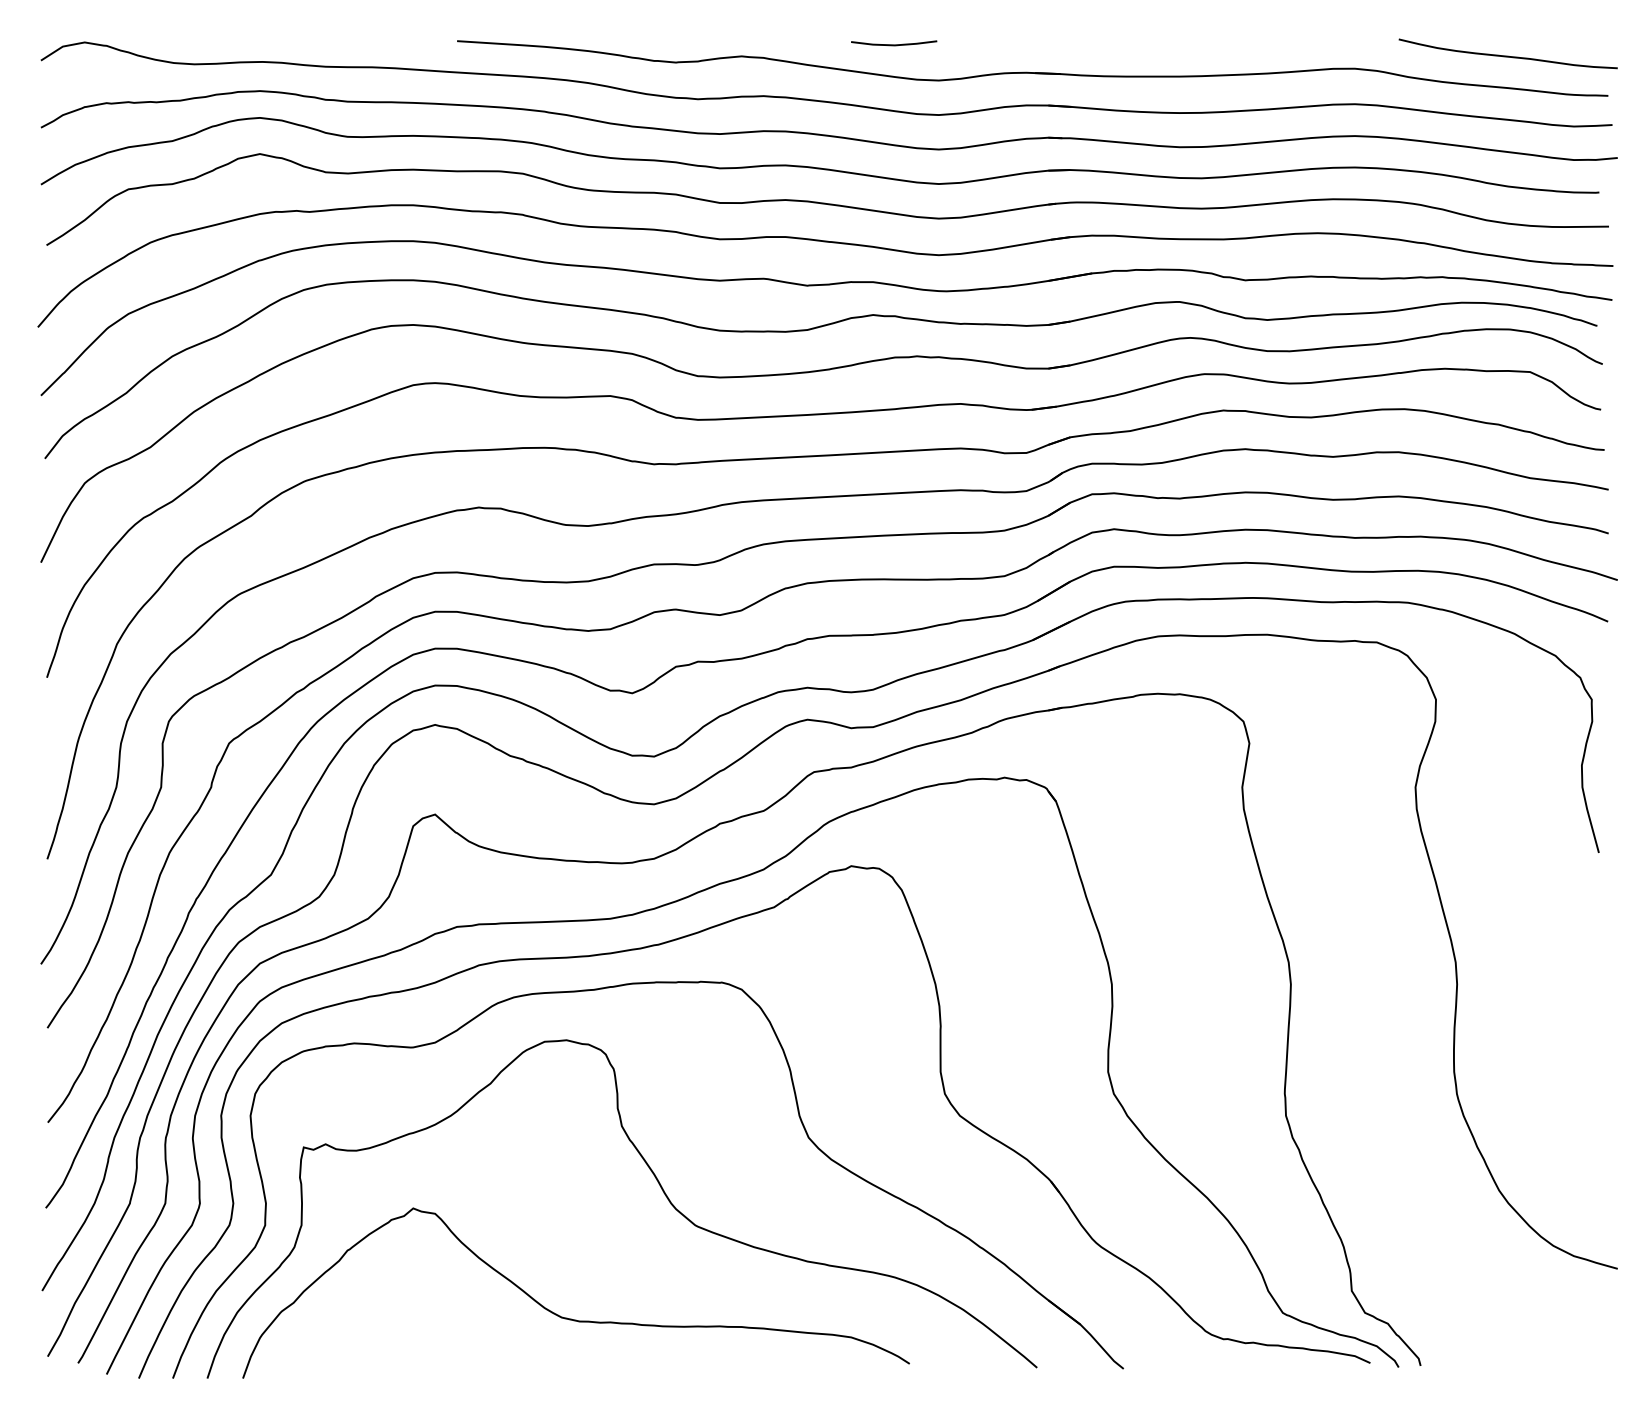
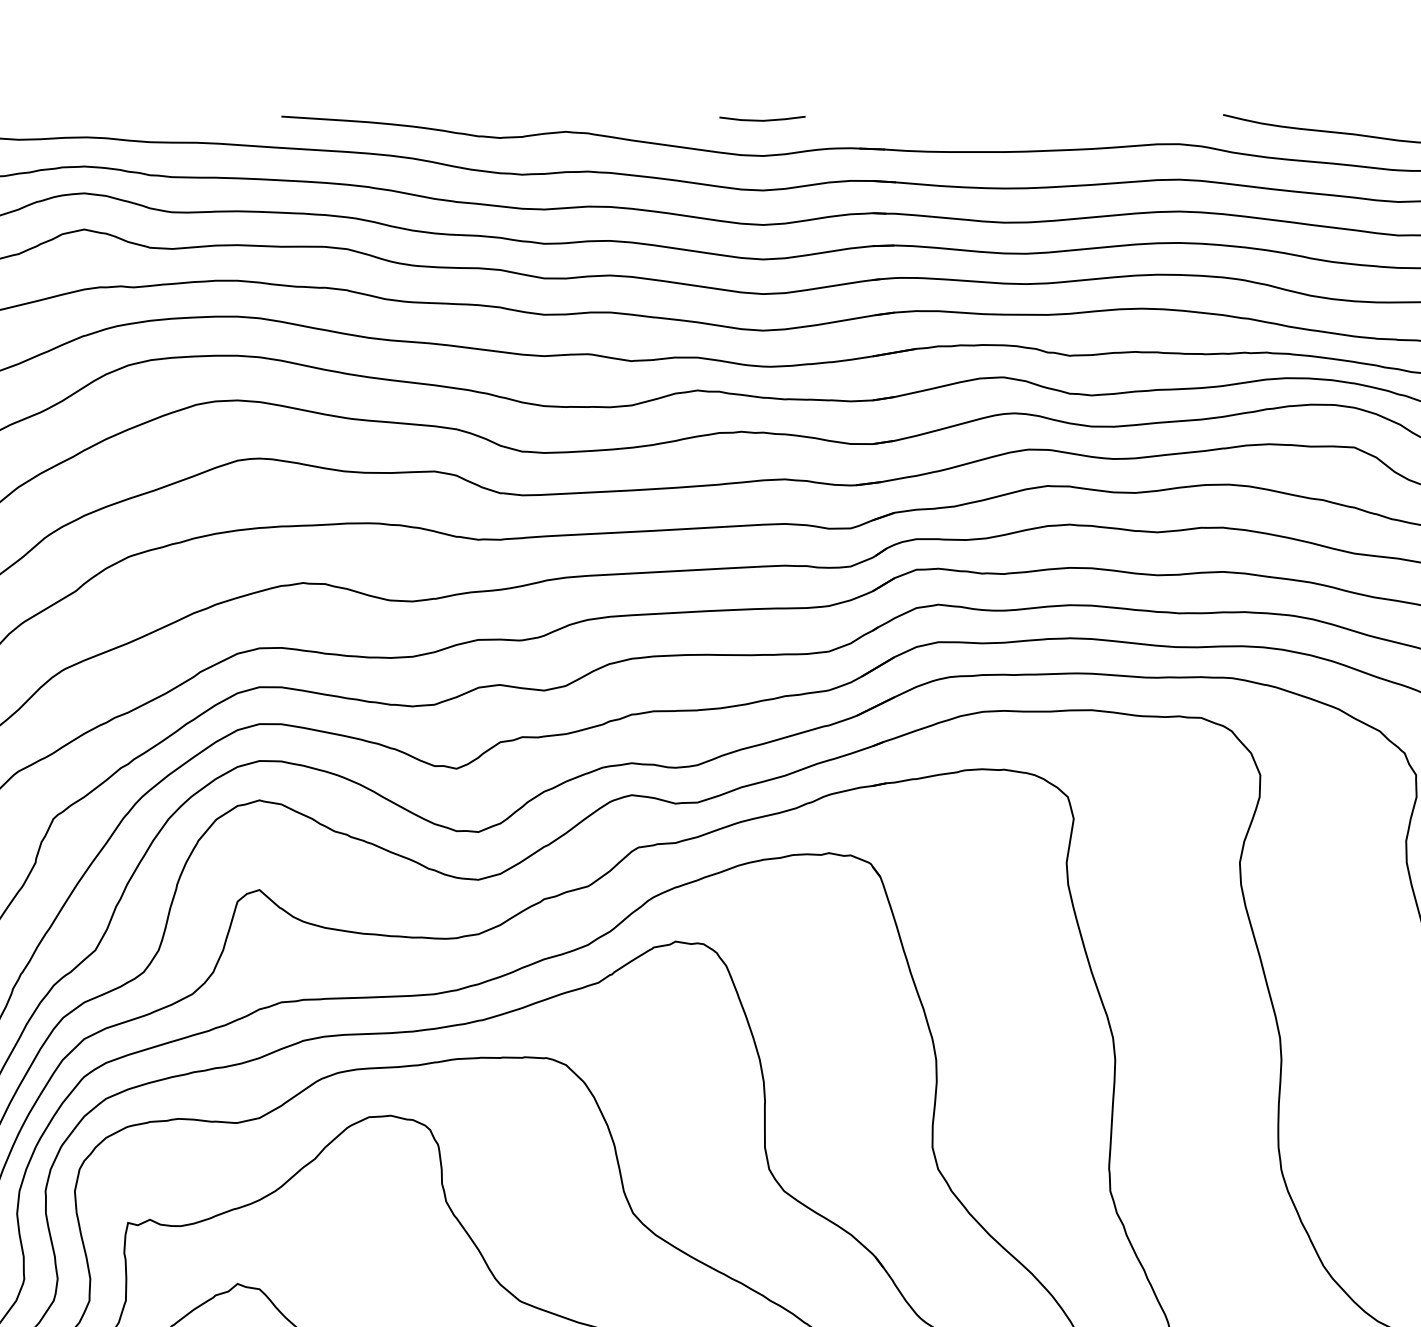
line: (894, 44) -> (762, 119), moved

